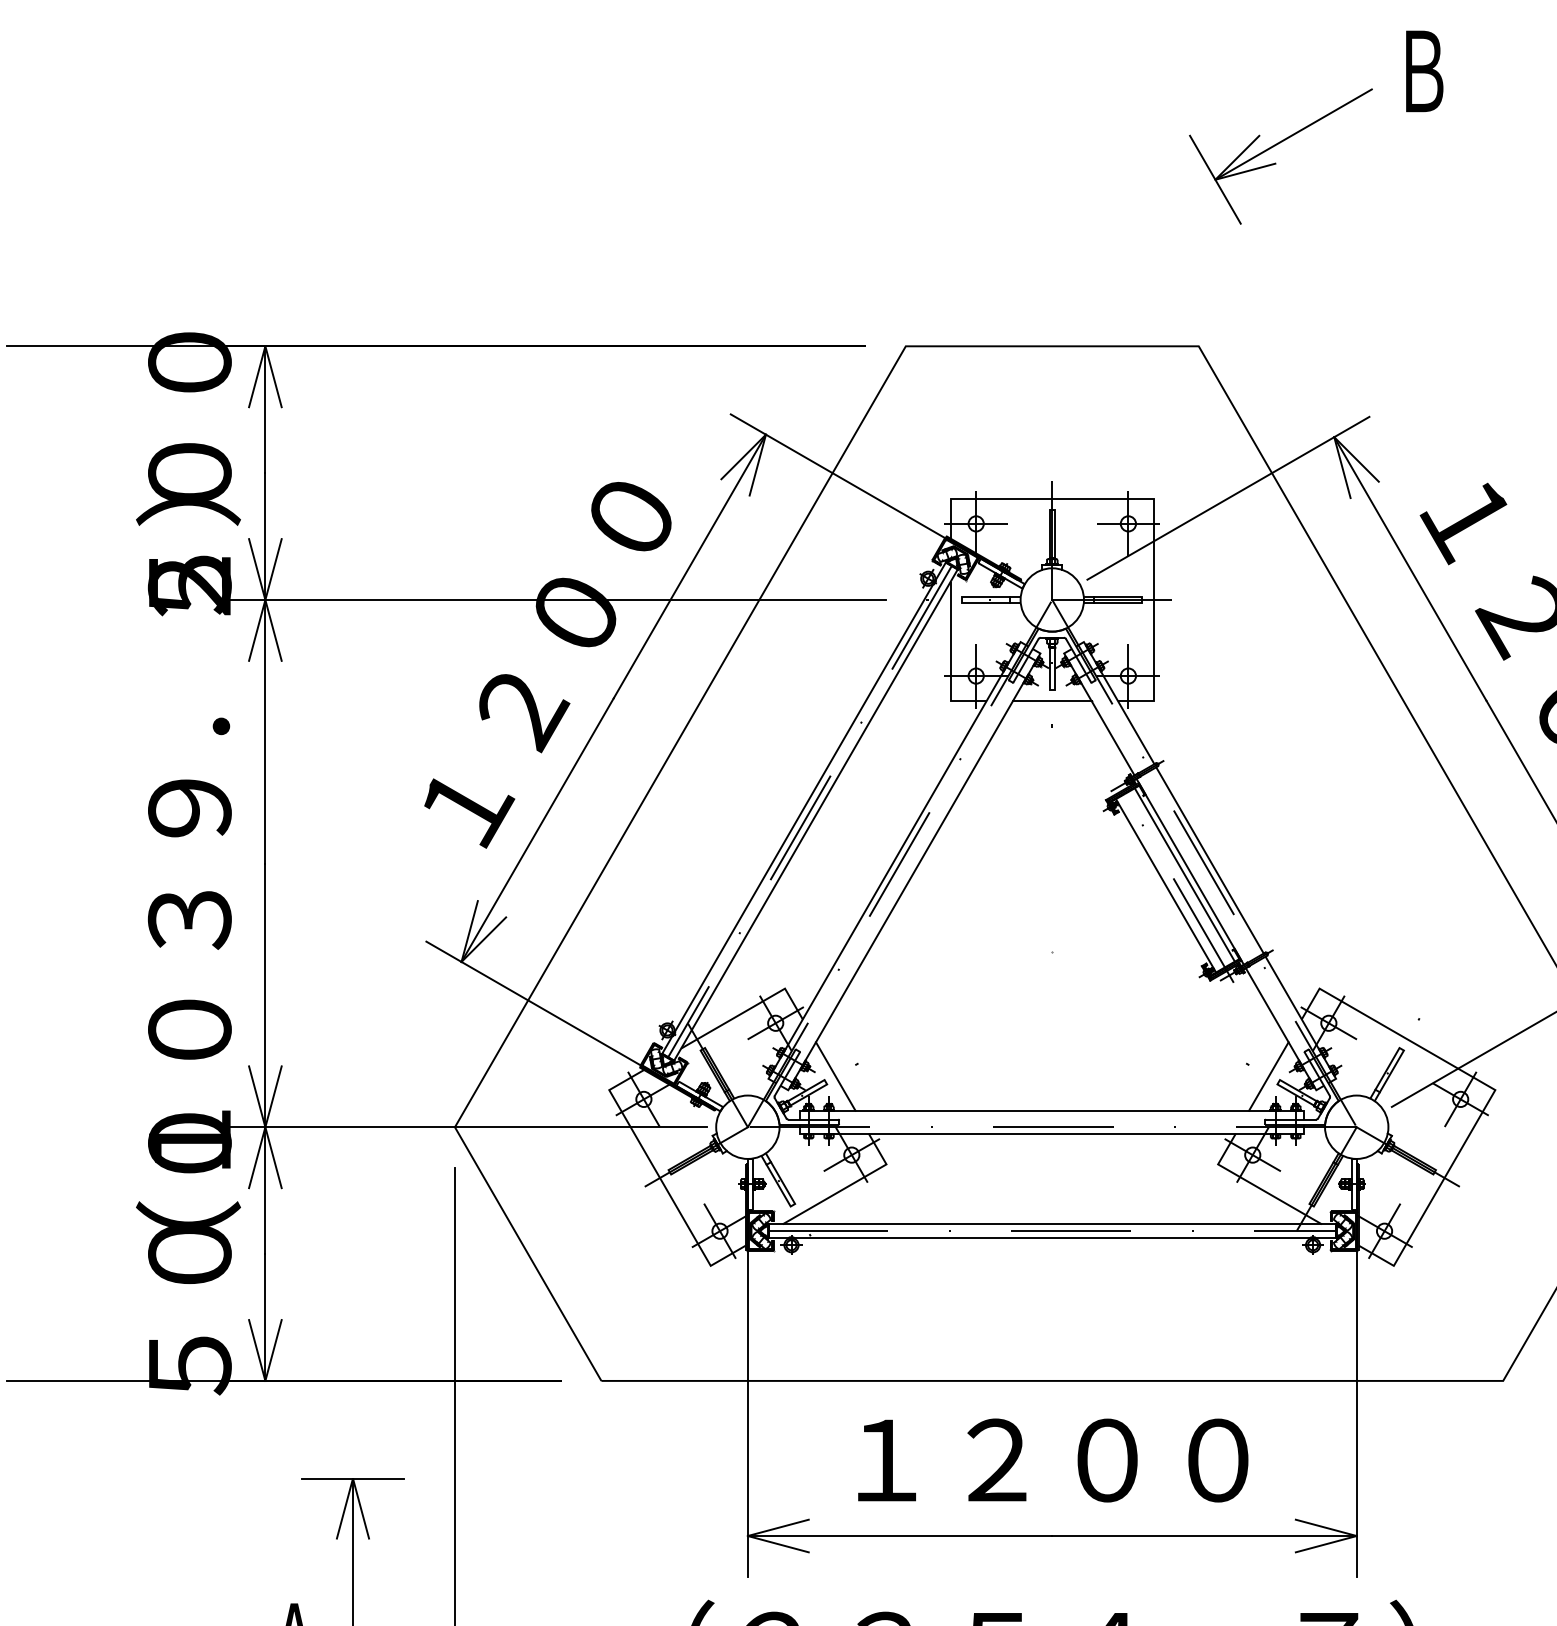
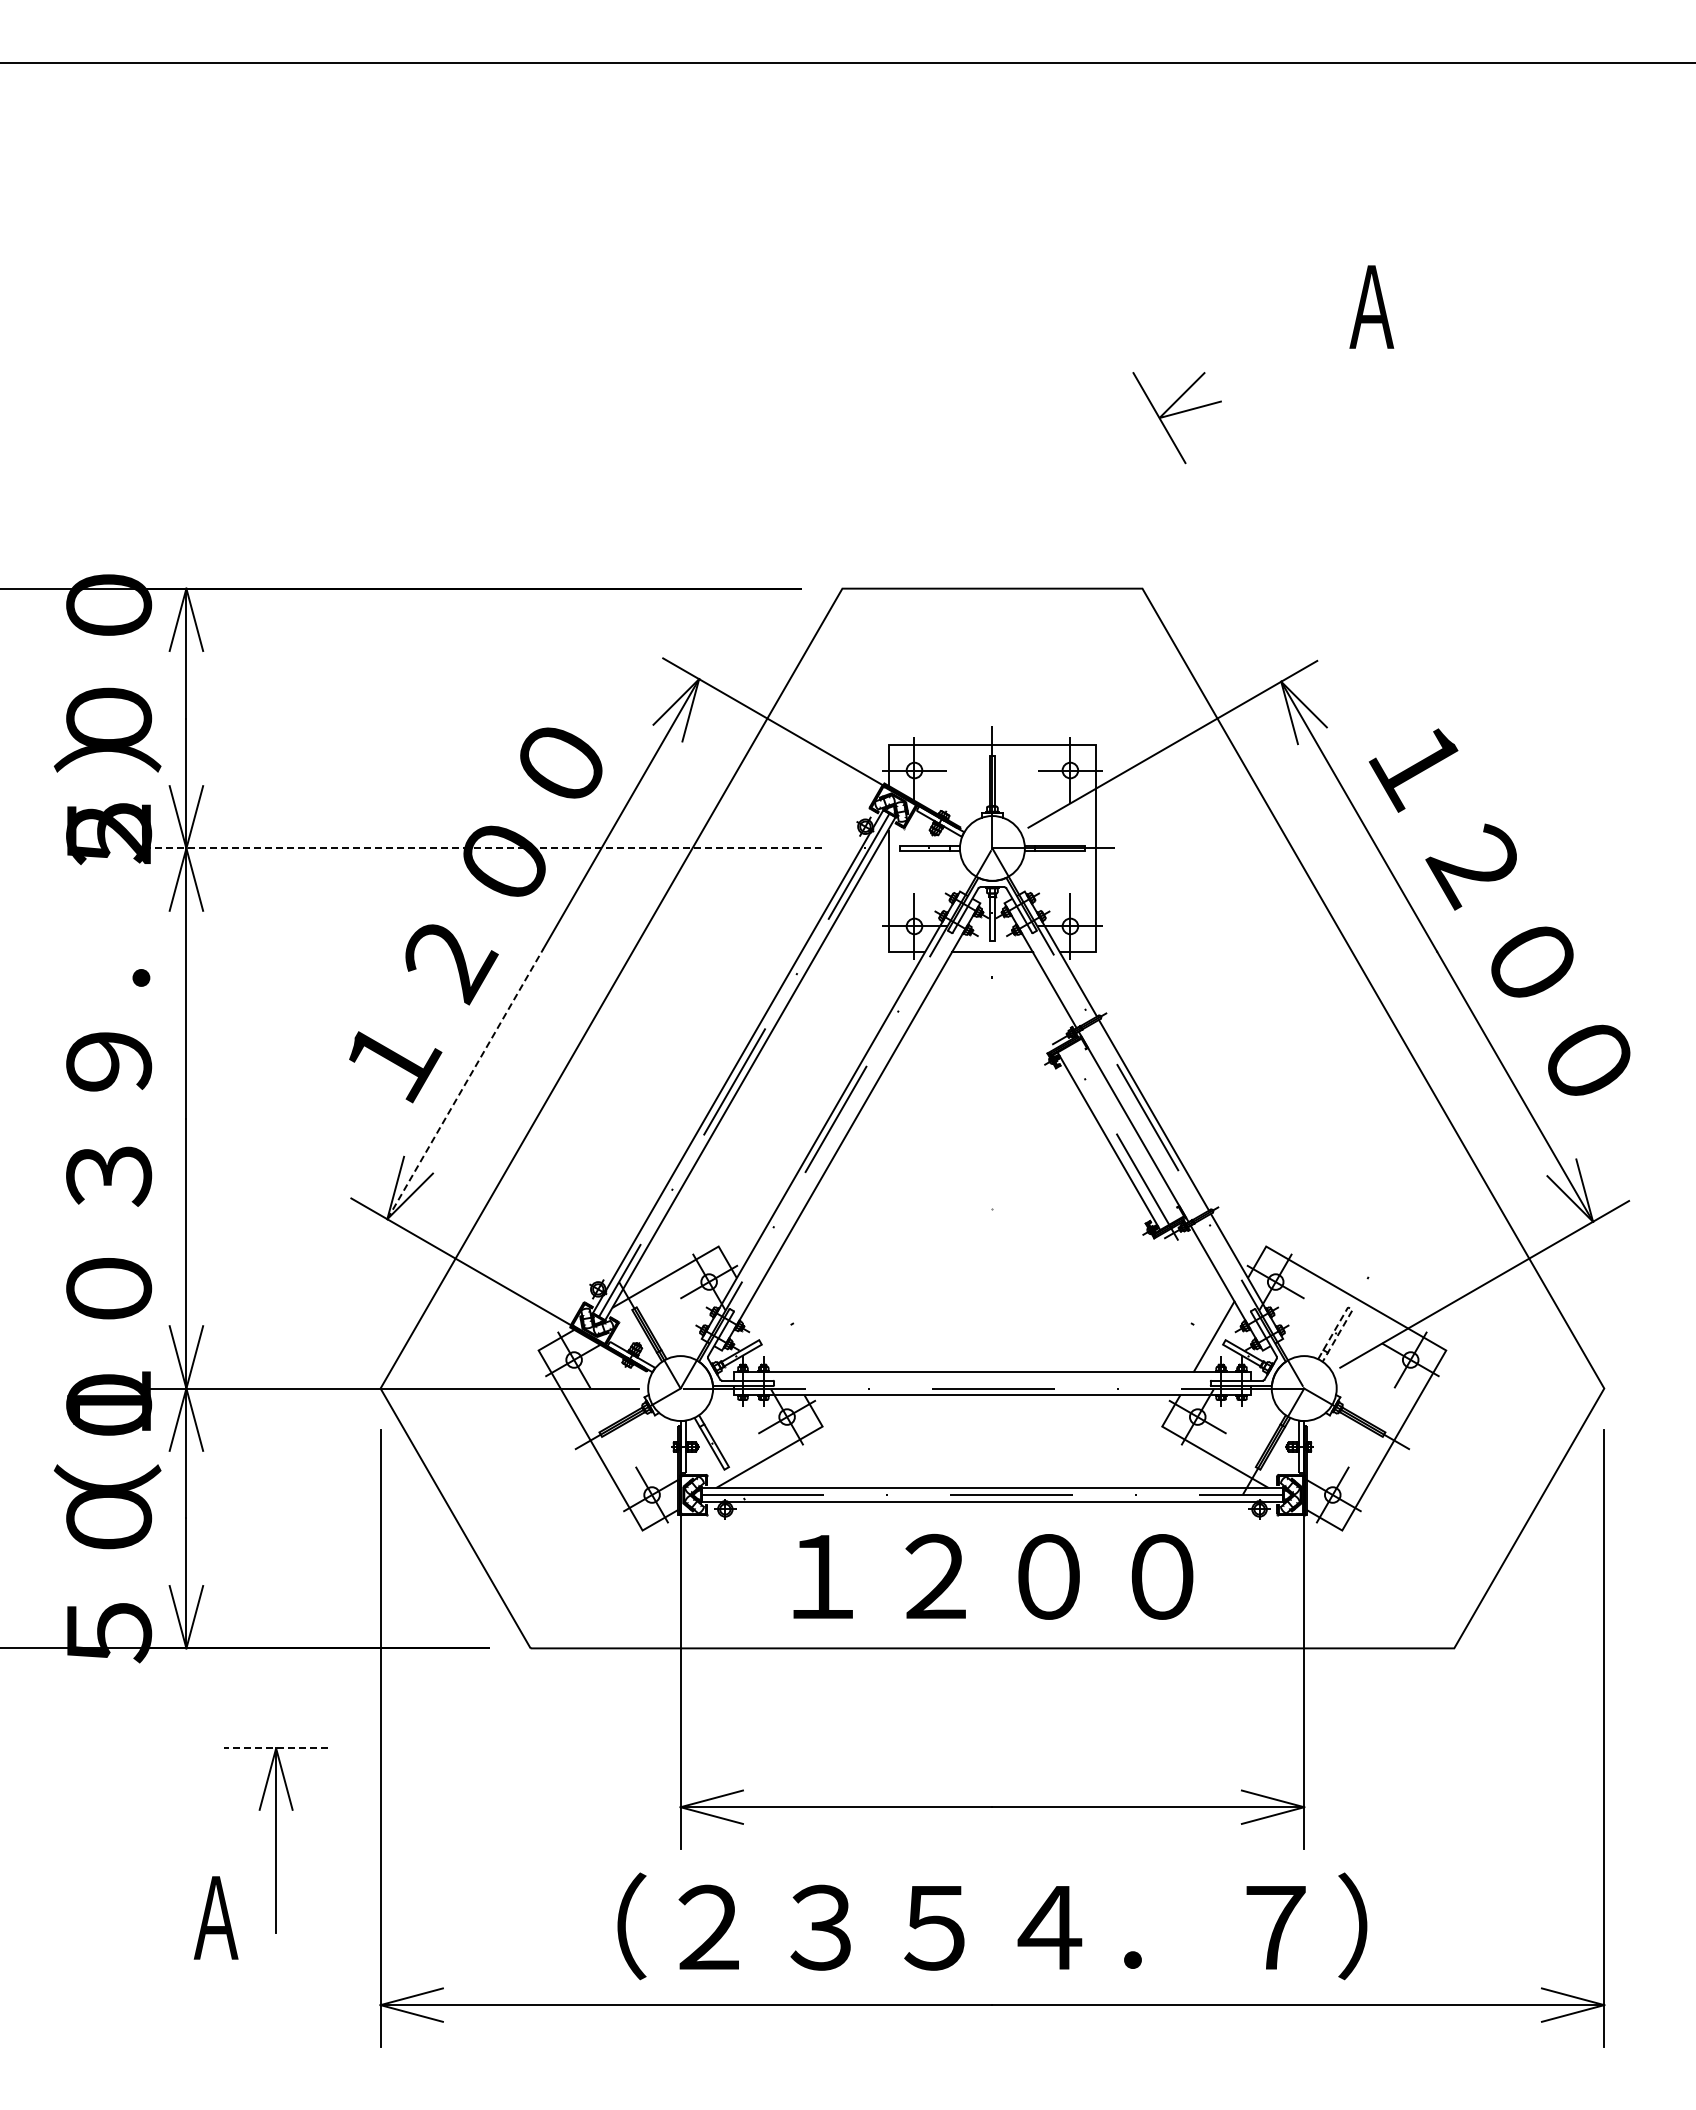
text: (1422, 70) -> (1371, 306), Ｂ -> Ａ
line: (1293, 134) -> (1239, 371), removed
line: (555, 600) -> (483, 848), solid -> dashed
line: (537, 830) -> (465, 1084), solid -> dashed
line: (1184, 874) -> (1127, 1129), removed
line: (1401, 1049) -> (1350, 1308), solid -> dashed
line: (835, 1076) -> (770, 1336), removed
text: (1053, 1460) -> (993, 1576), moved
line: (353, 1478) -> (276, 1748), solid -> dashed

